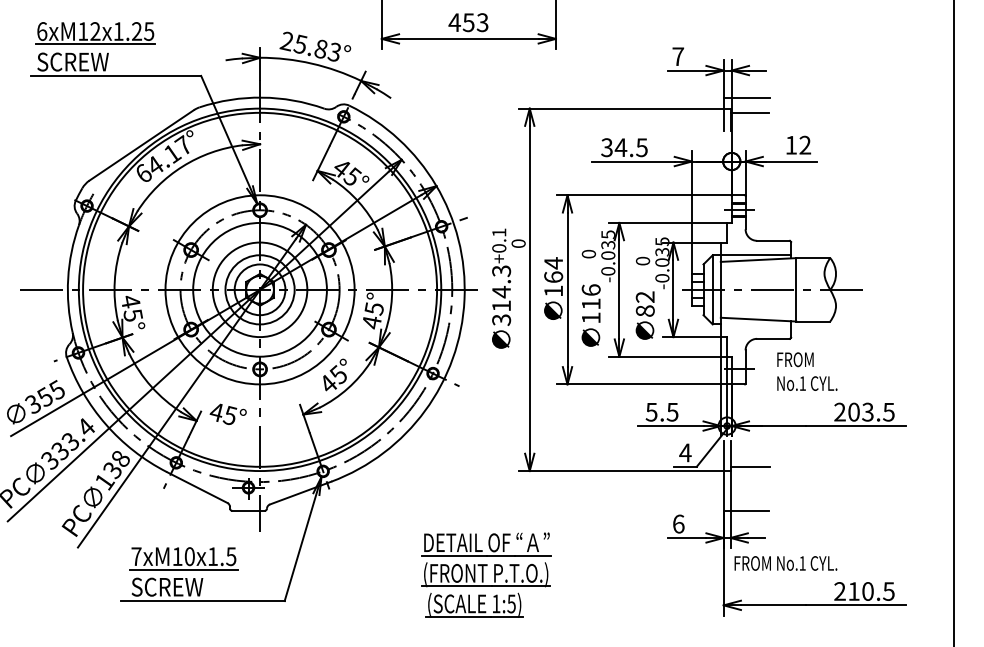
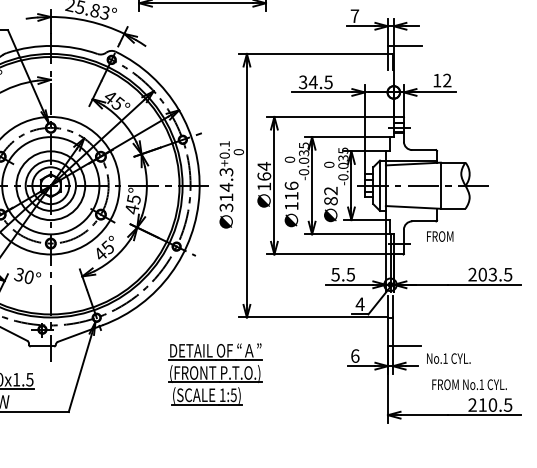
line: (749, 112) -> (406, 56), removed
text: (807, 383) -> (448, 358), moved
text: (223, 413) -> (24, 275), 45° -> 30°
line: (750, 466) -> (407, 314), removed
text: (785, 563) -> (469, 384), moved
part: (486, 574) -> (215, 373), moved

